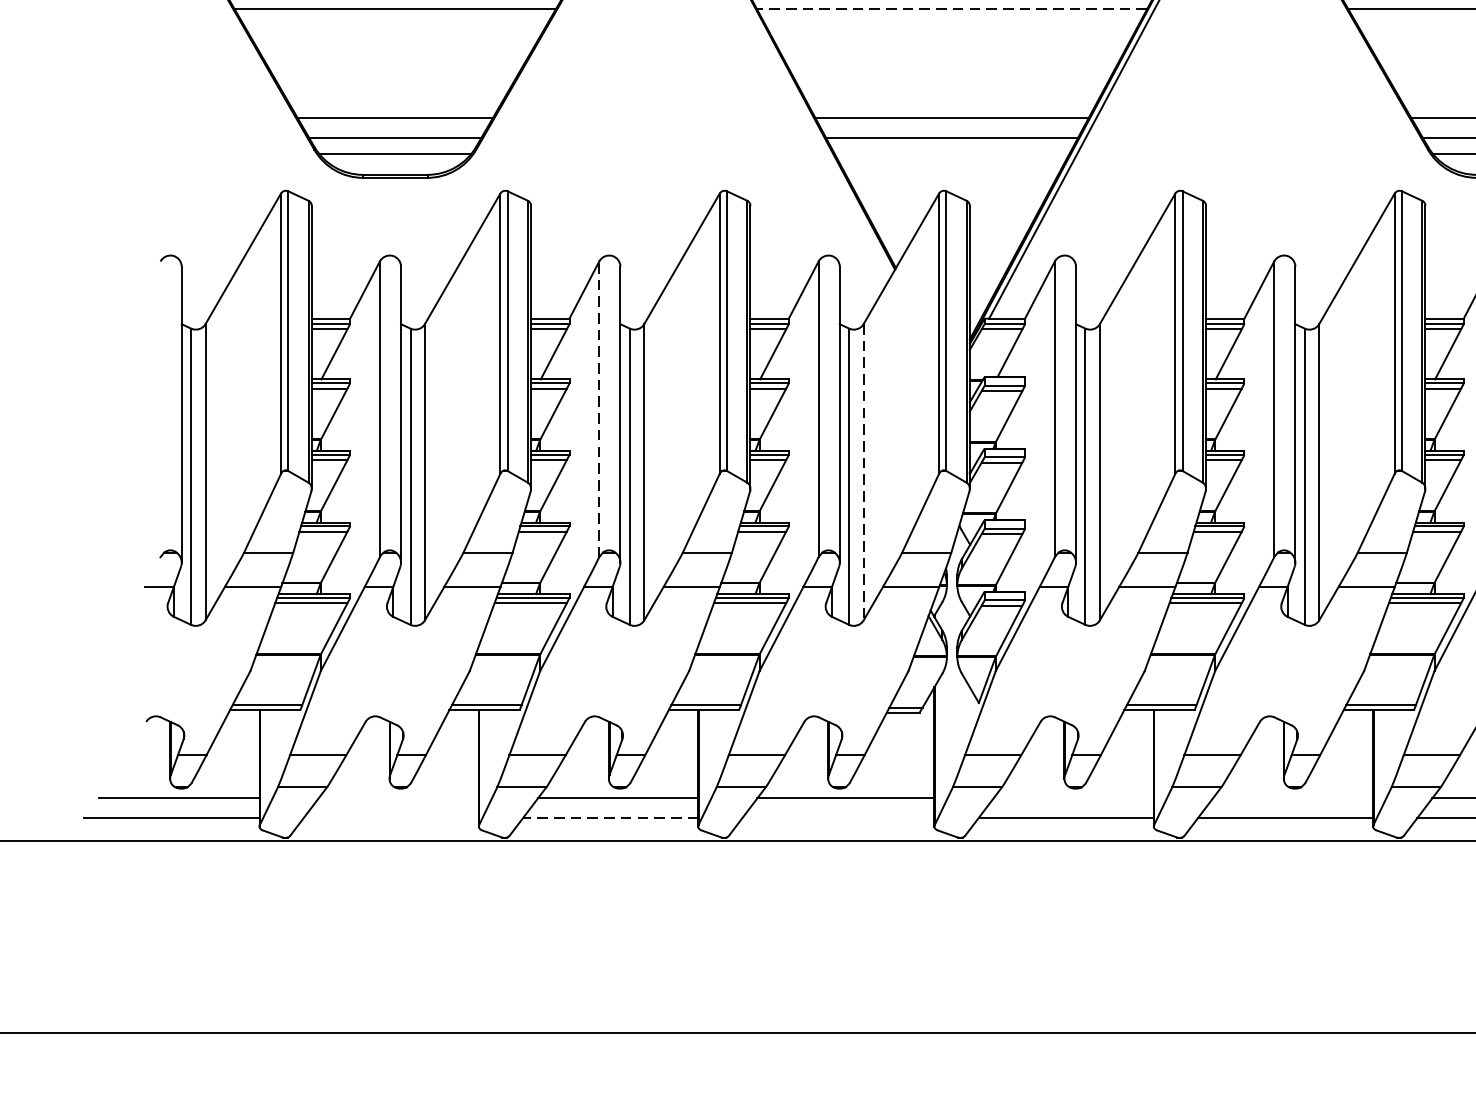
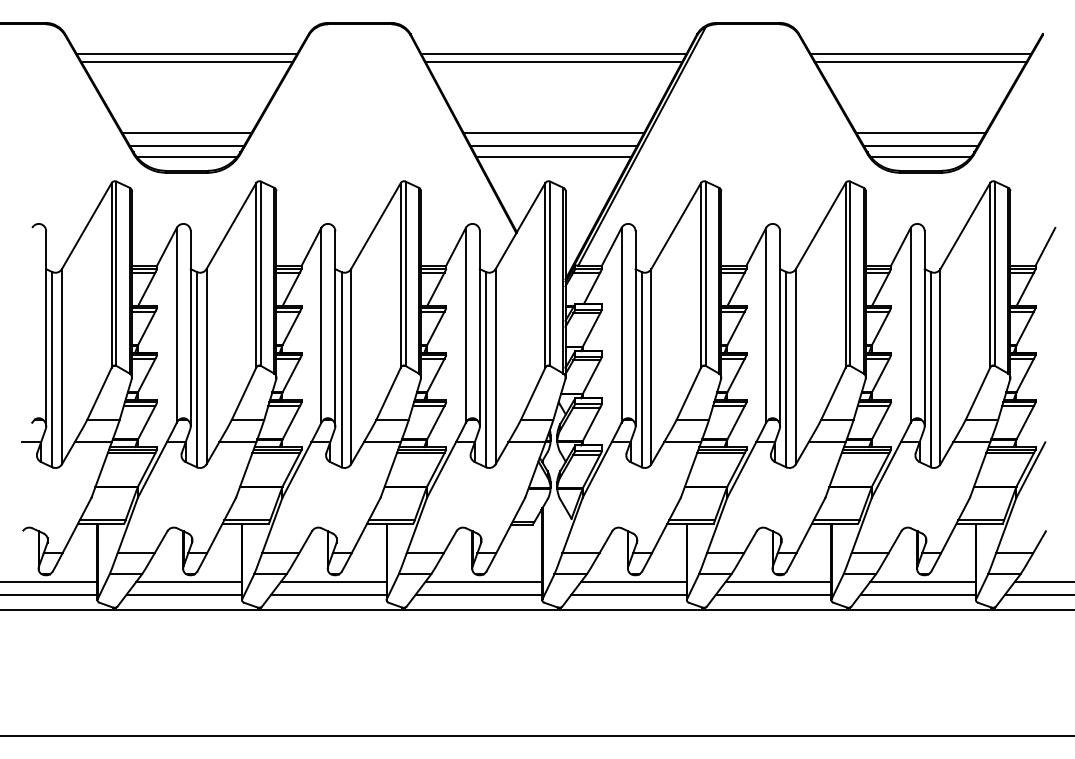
line: (951, 9) -> (553, 61), dashed -> solid
line: (951, 154) -> (553, 157), added
line: (599, 408) -> (321, 324), dashed -> solid
line: (863, 471) -> (495, 366), dashed -> solid
line: (399, 798) -> (189, 581), added
line: (1072, 798) -> (633, 581), added
line: (1292, 798) -> (778, 581), added
line: (391, 817) -> (184, 594), added
line: (610, 817) -> (328, 594), dashed -> solid
line: (837, 817) -> (478, 594), added

